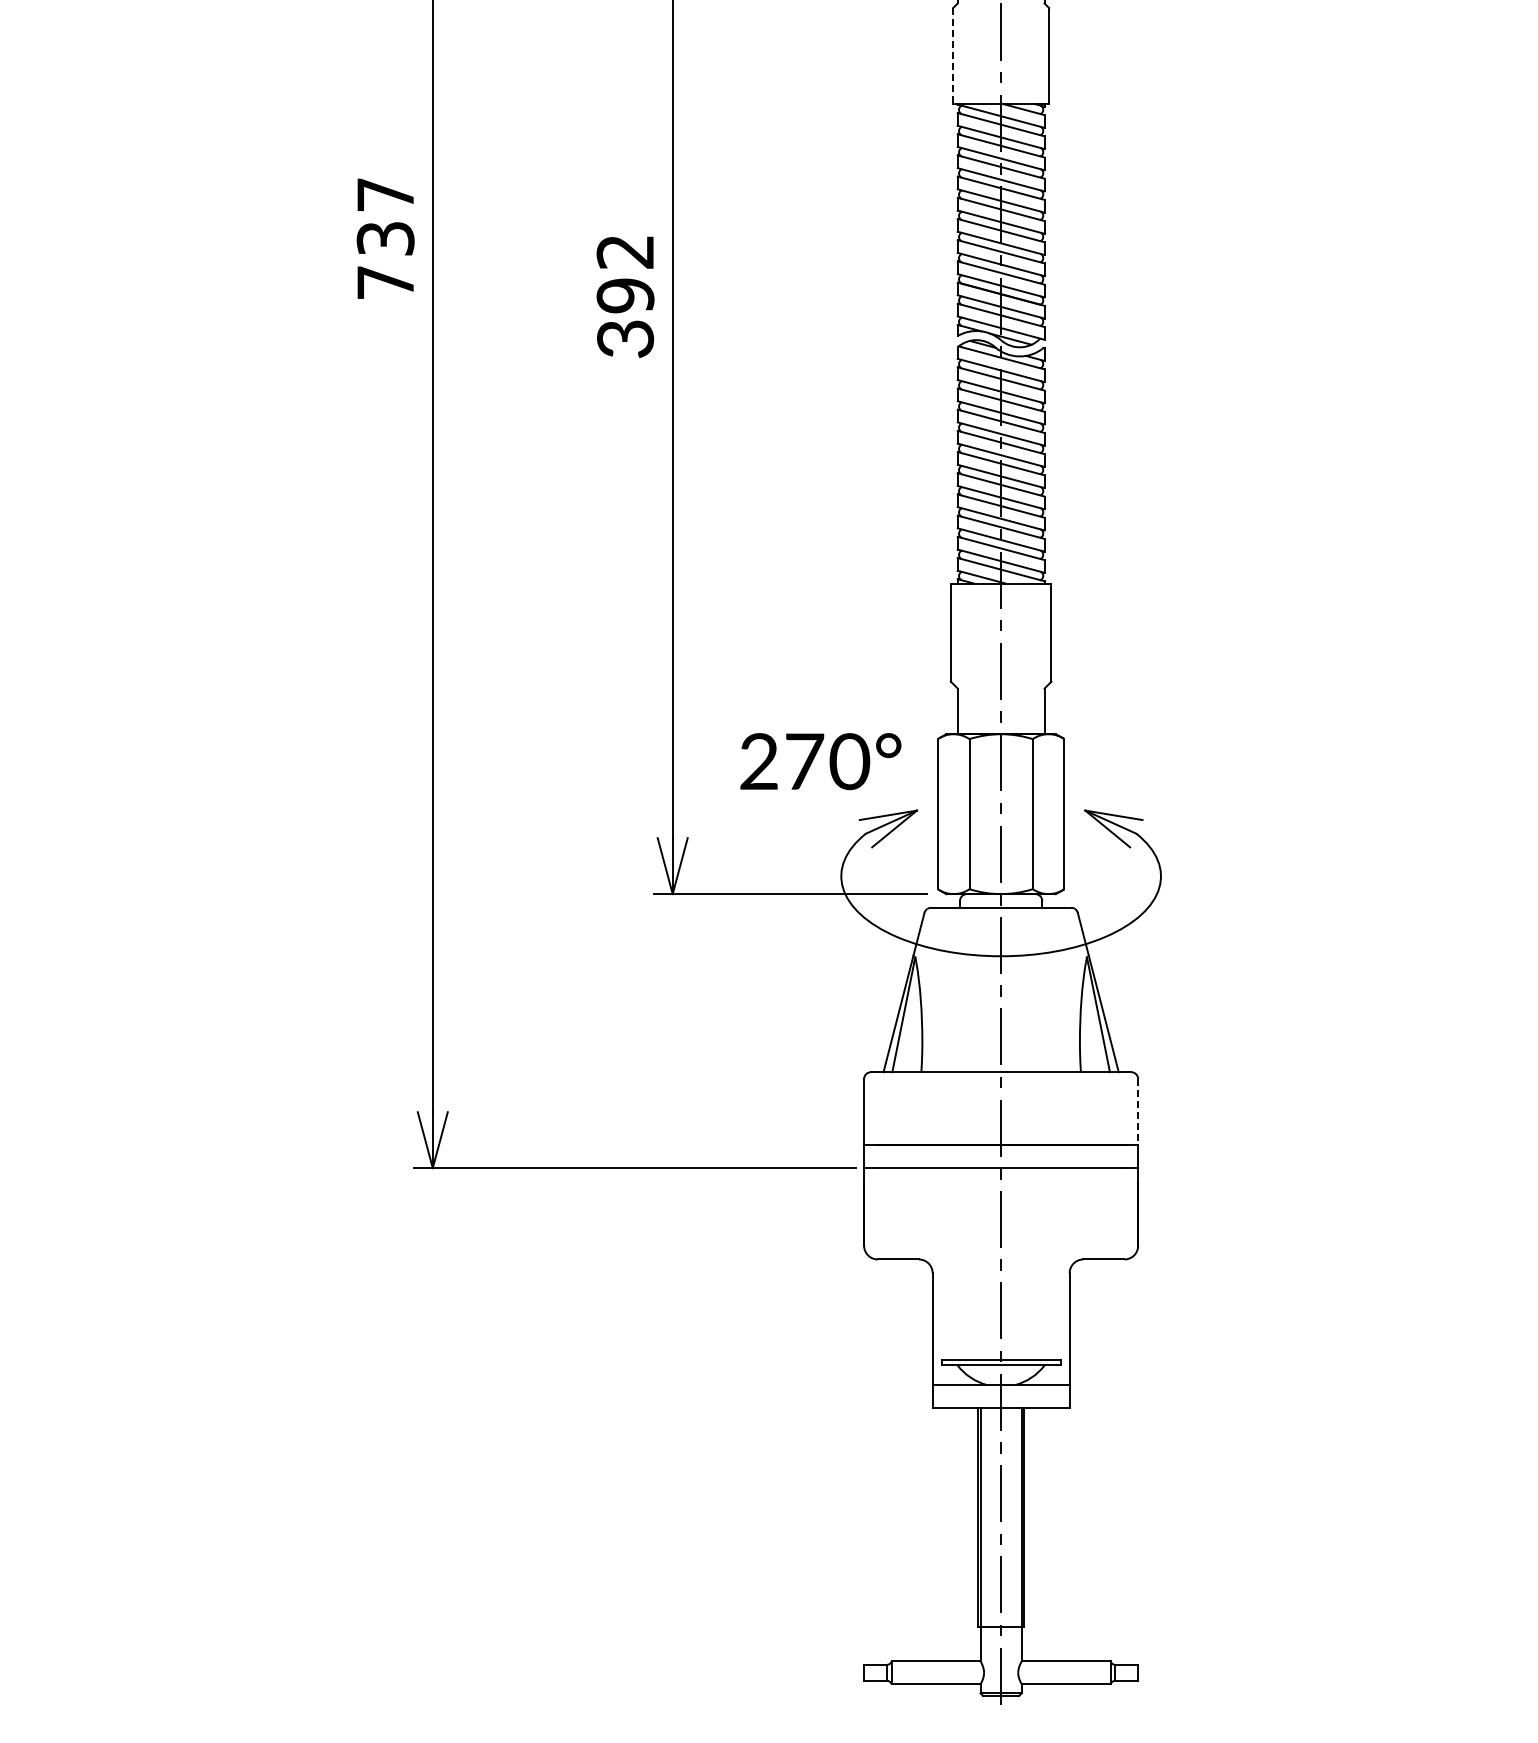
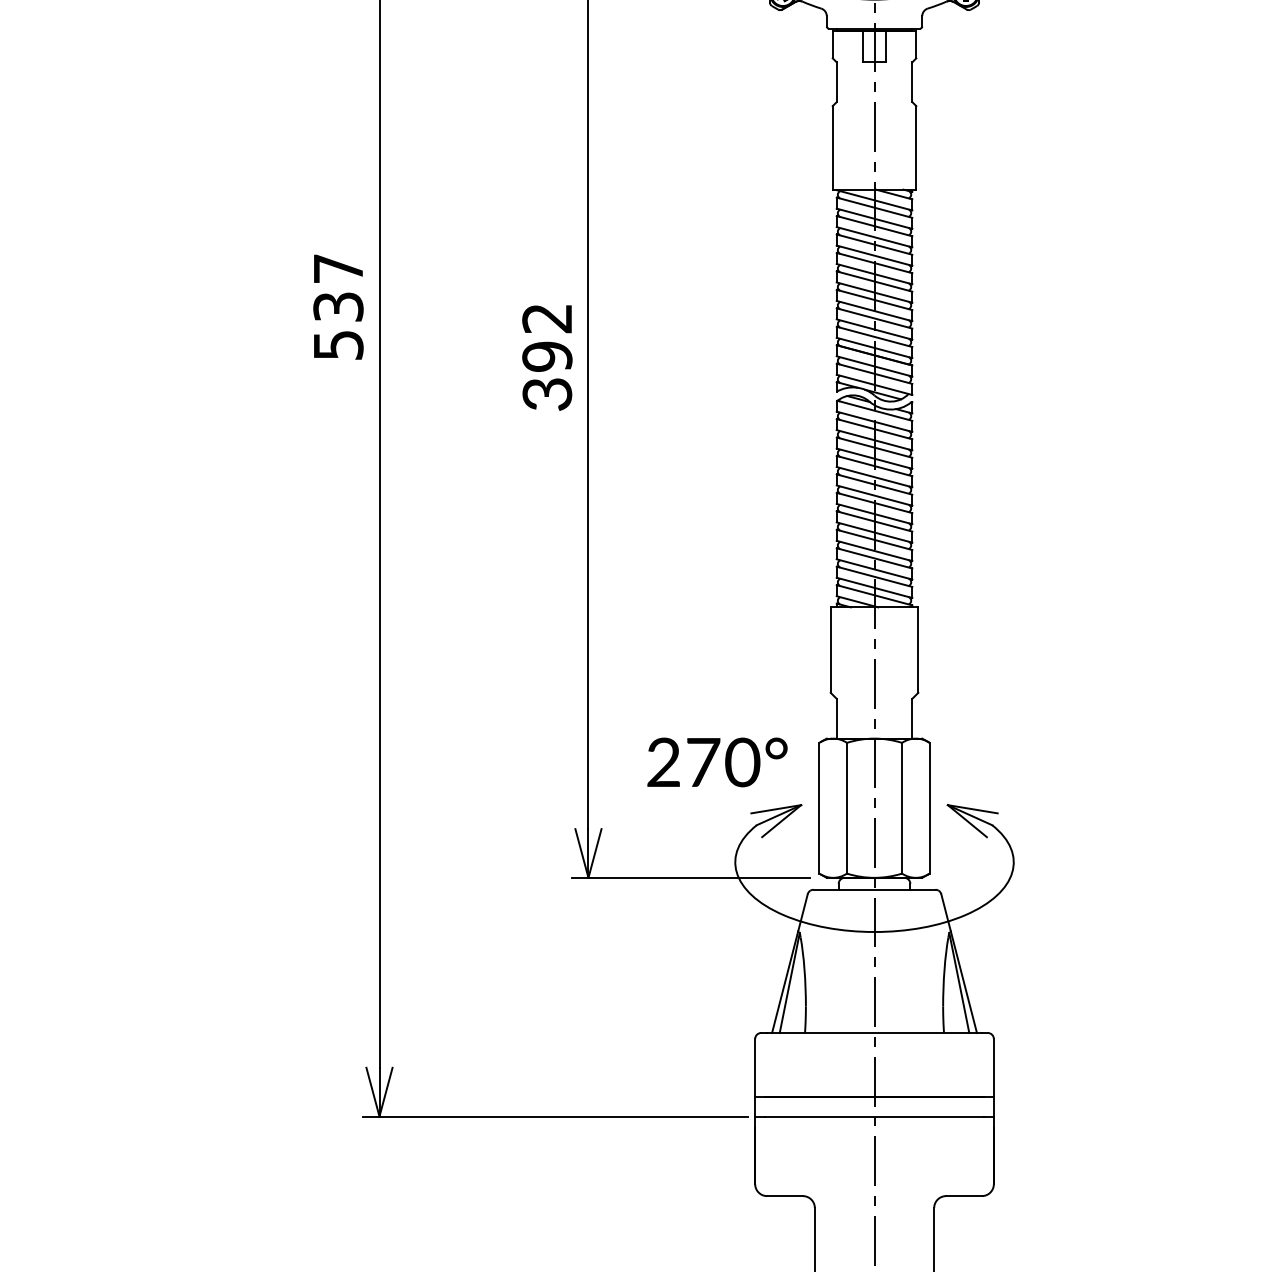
line: (953, 56) -> (833, 148), dashed -> solid
text: (385, 282) -> (338, 345), 737 -> 537
line: (1138, 1112) -> (994, 1068), dashed -> solid

